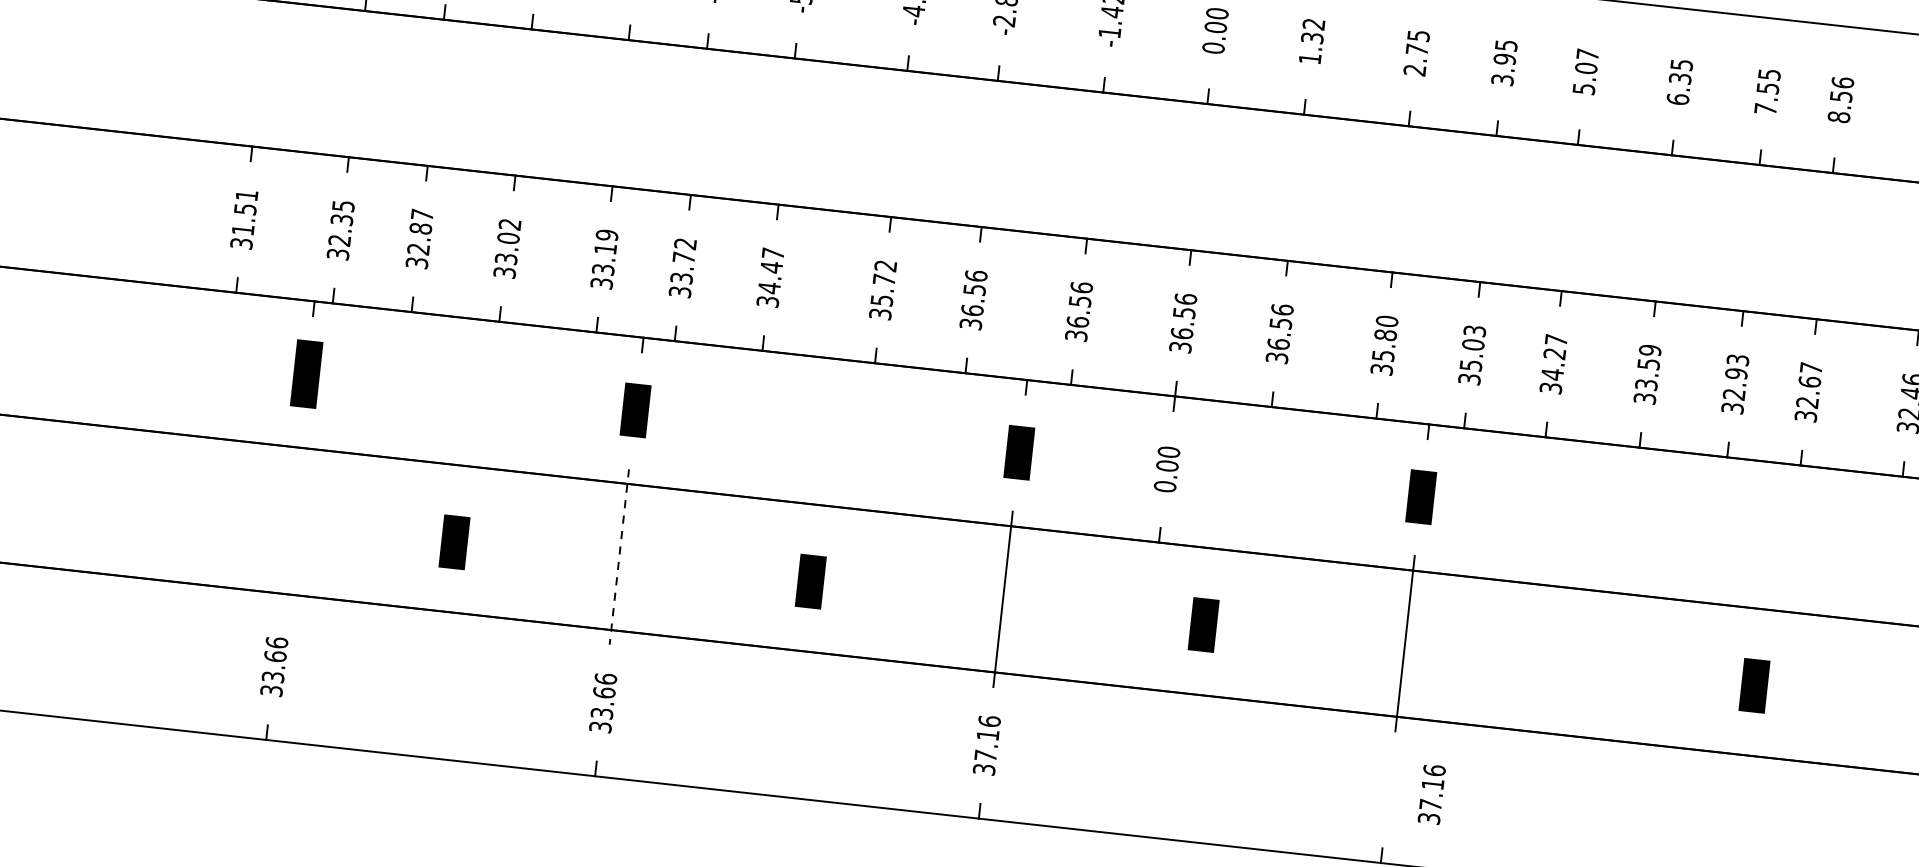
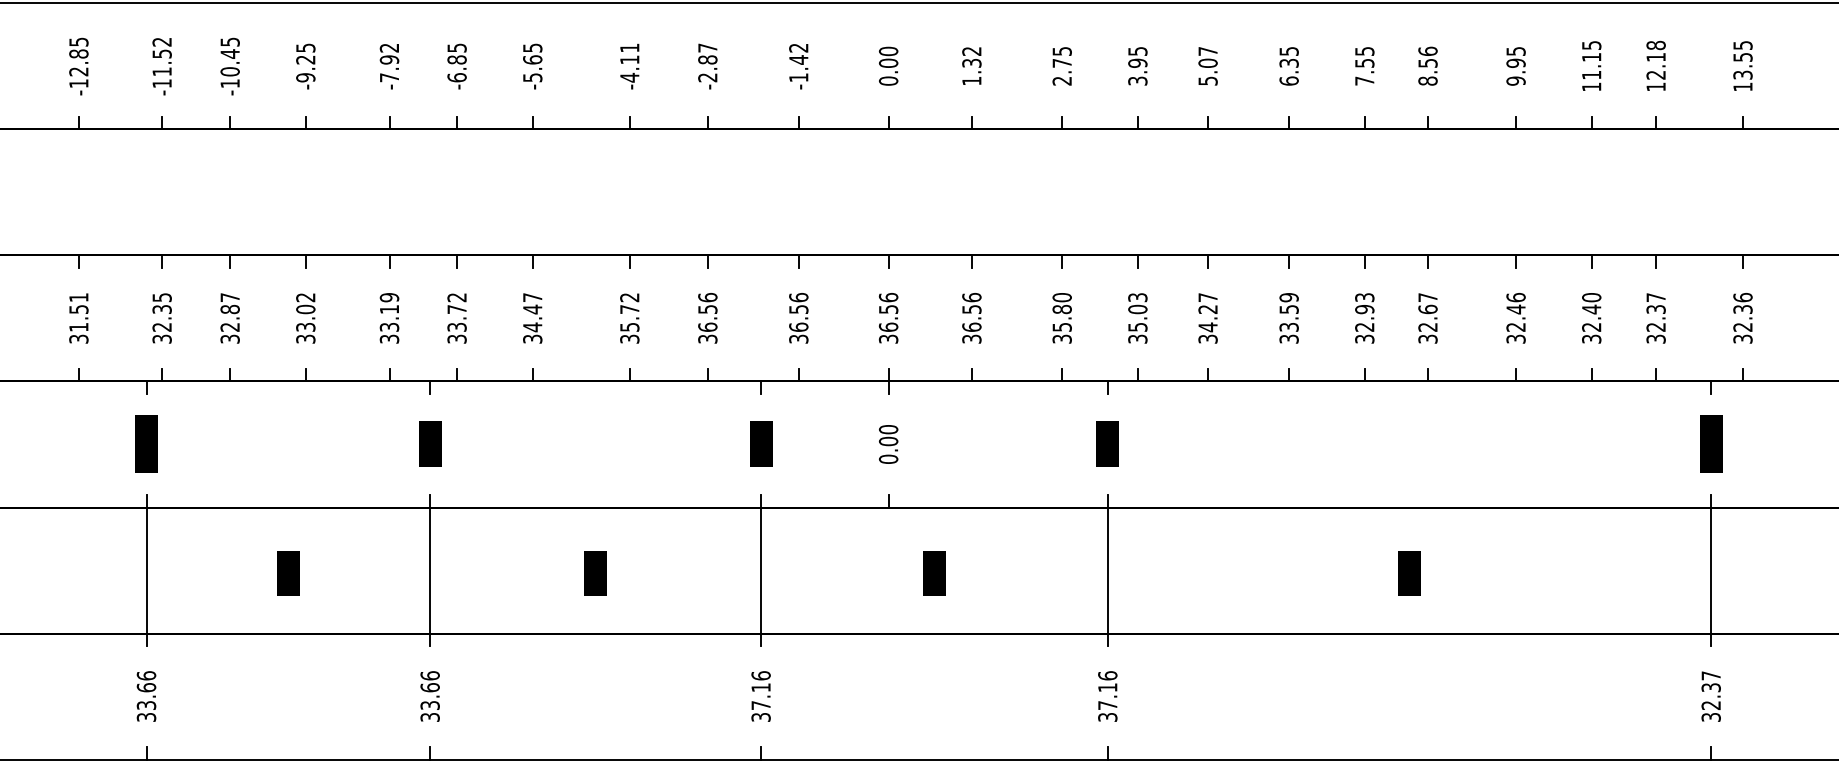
line: (290, 520) -> (146, 570), added
line: (619, 556) -> (430, 570), dashed -> solid
text: (1431, 794) -> (1107, 696), moved

